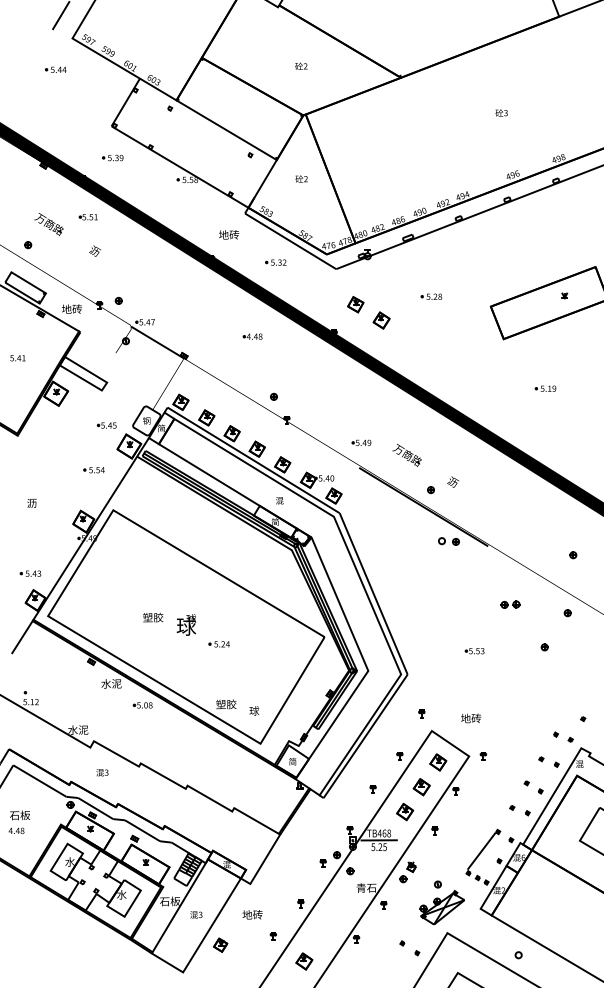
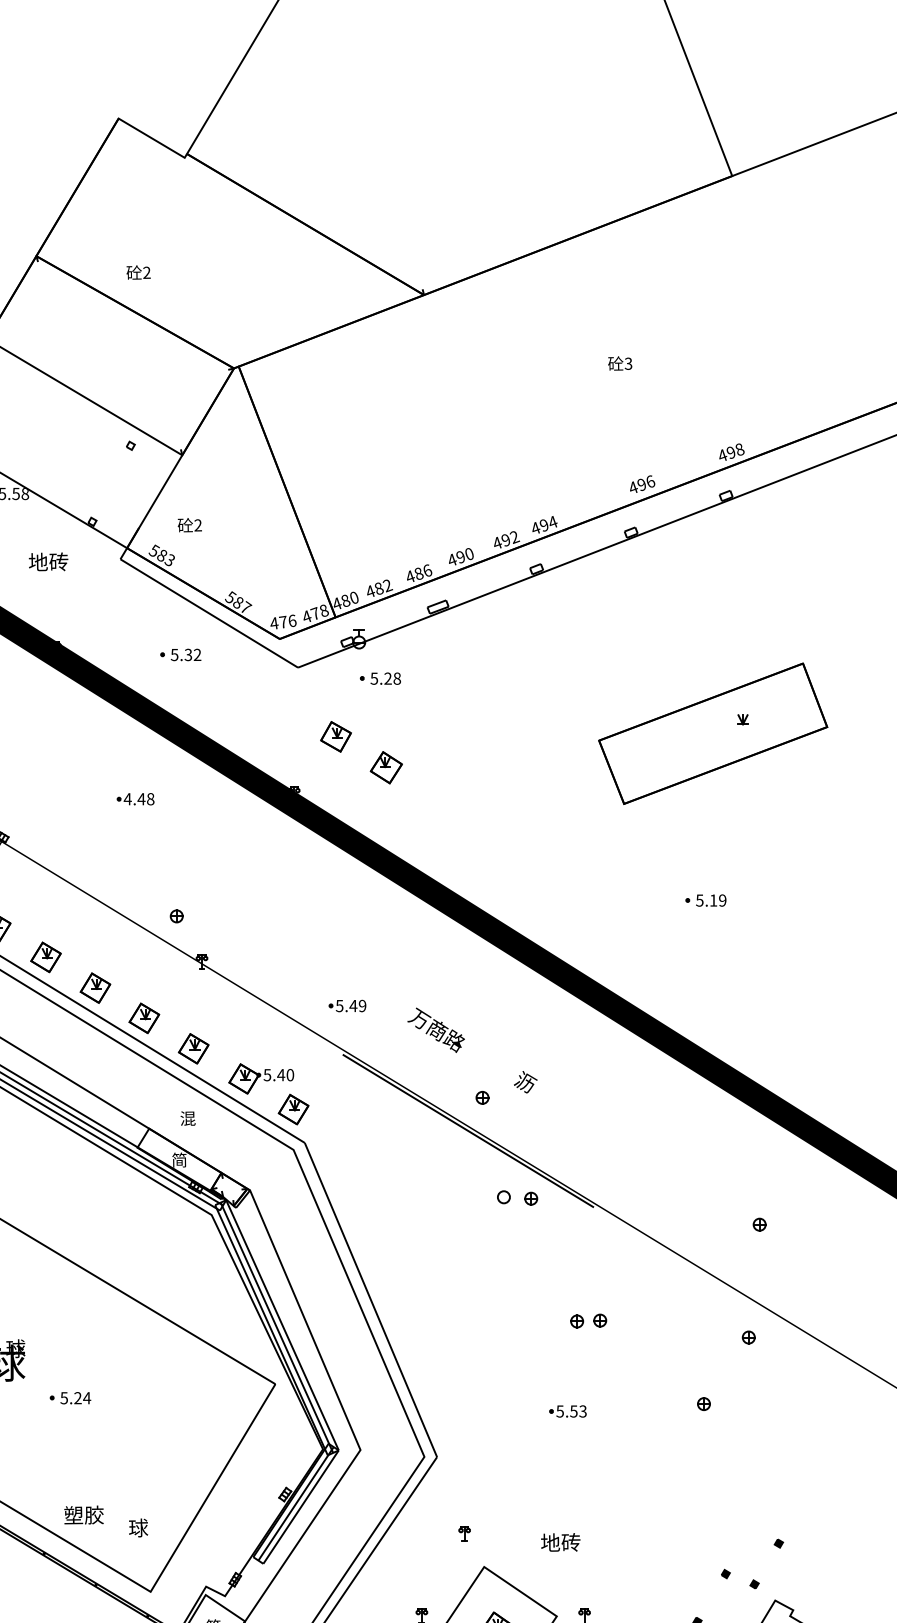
text: (301, 65) -> (138, 271), moved
text: (301, 178) -> (189, 524), moved
text: (229, 234) -> (49, 561), moved
part: (431, 296) -> (380, 678), moved
part: (510, 604) -> (588, 1320), moved

